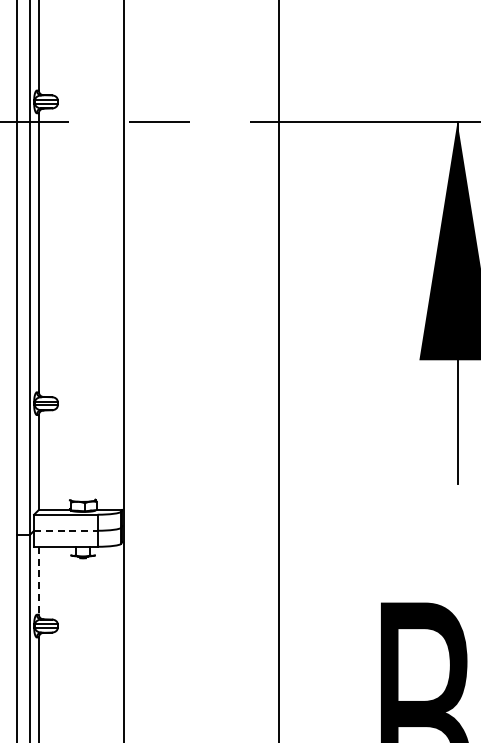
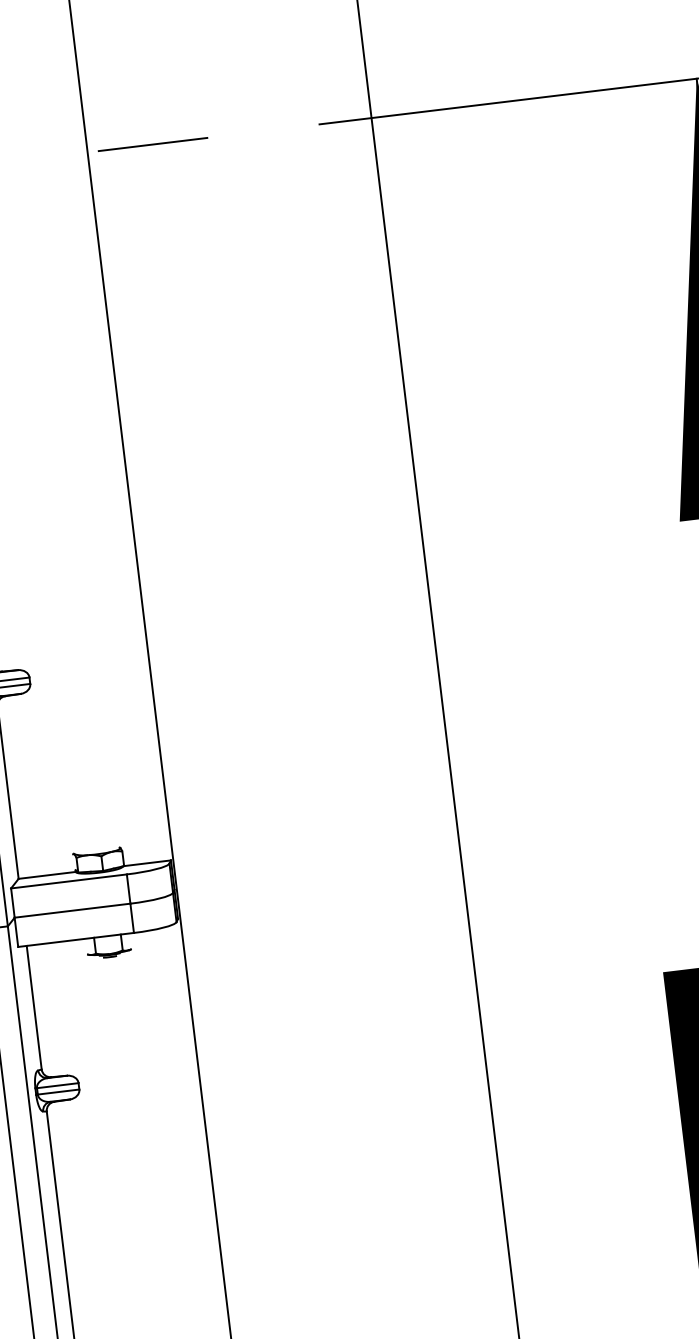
line: (65, 530) -> (71, 910), dashed -> solid
line: (38, 580) -> (33, 1007), dashed -> solid

